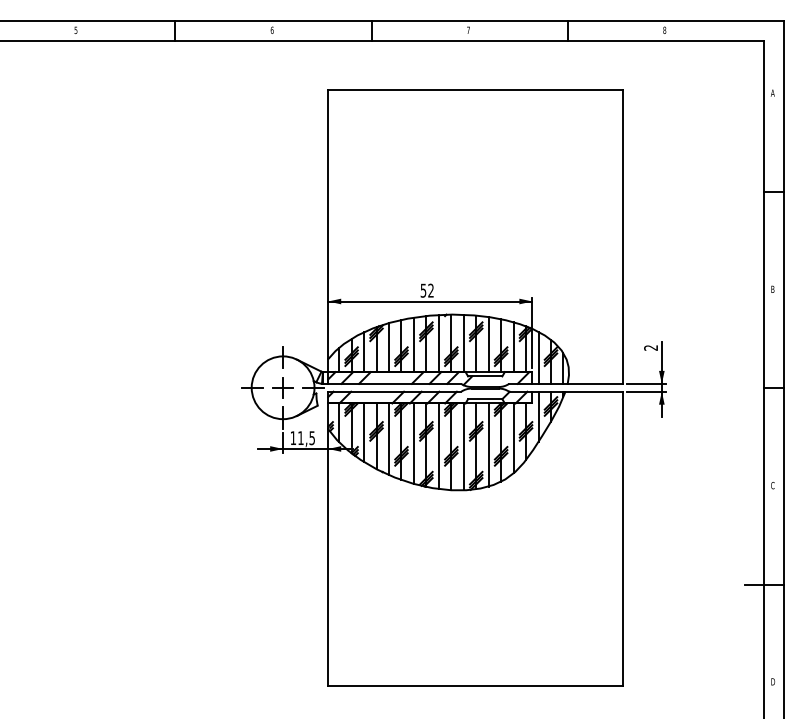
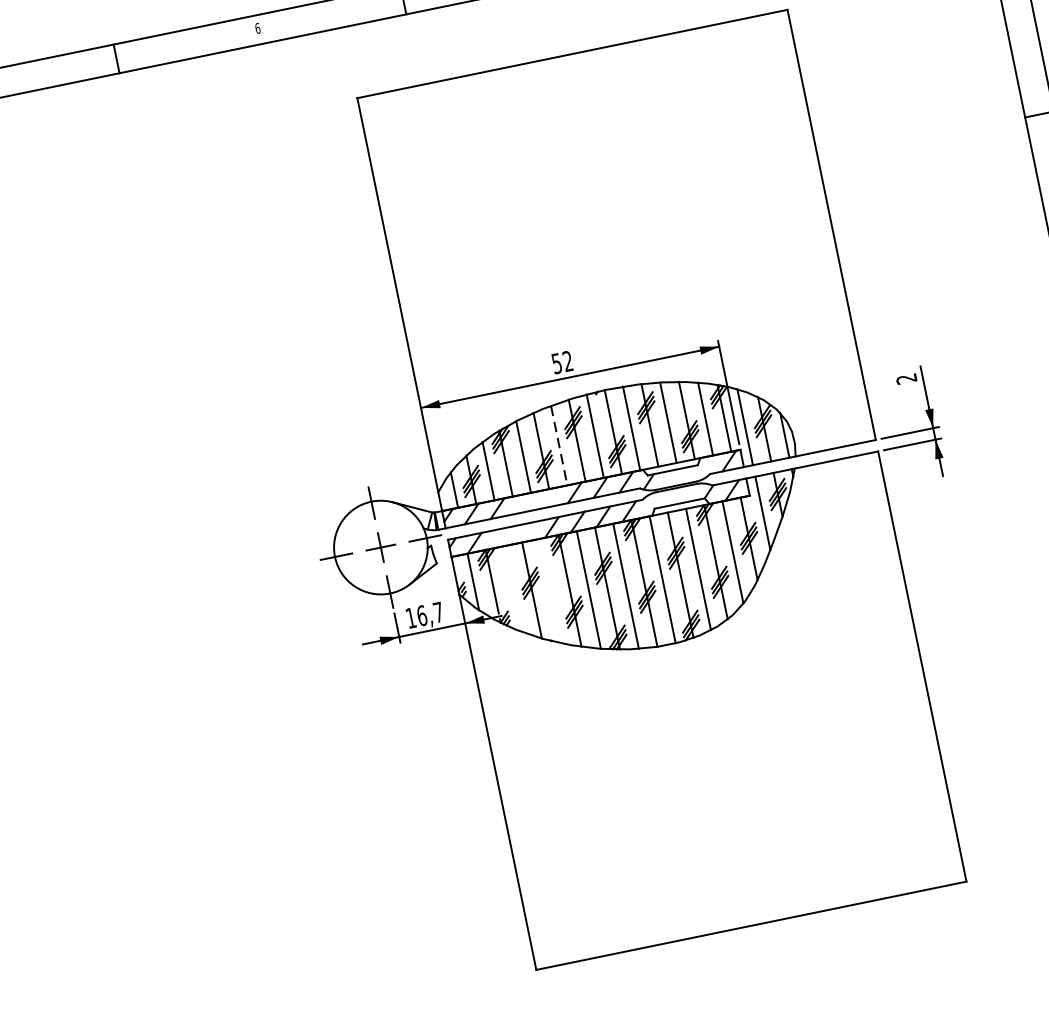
line: (413, 345) -> (558, 446), solid -> dashed
line: (364, 432) -> (513, 588), removed
text: (306, 438) -> (430, 614), 11,5 -> 16,7
line: (389, 439) -> (551, 591), removed

